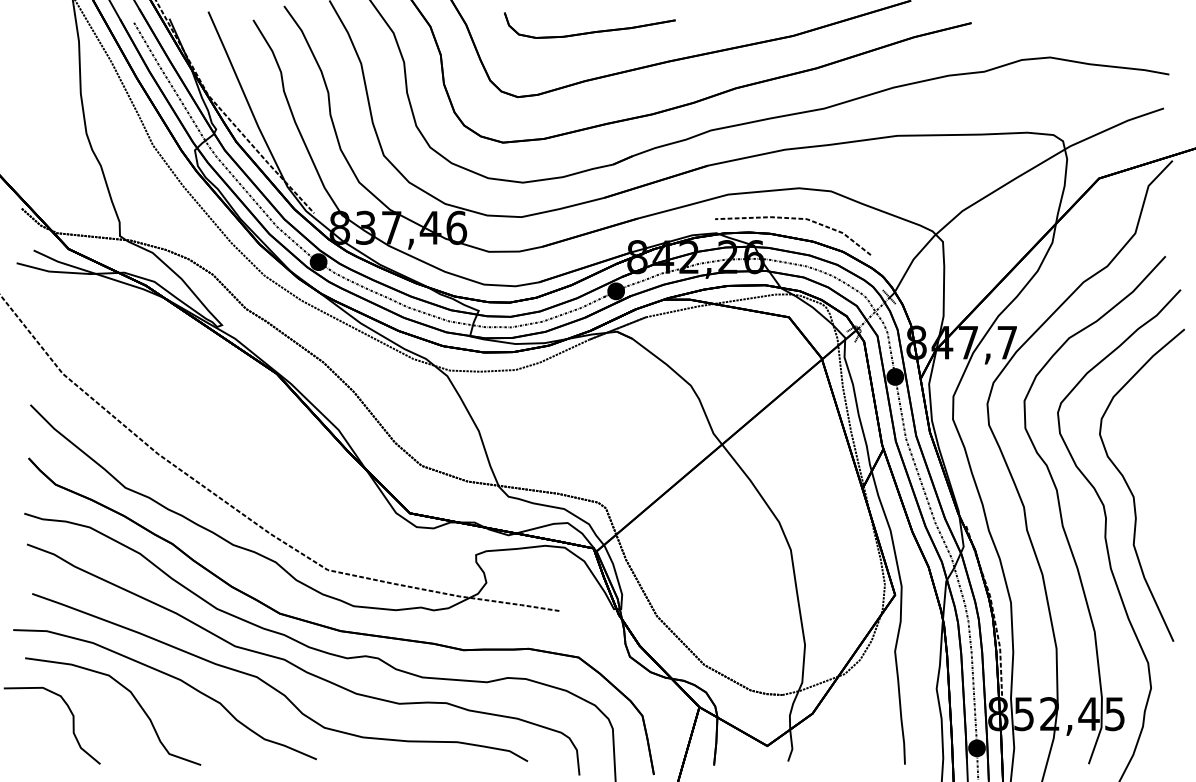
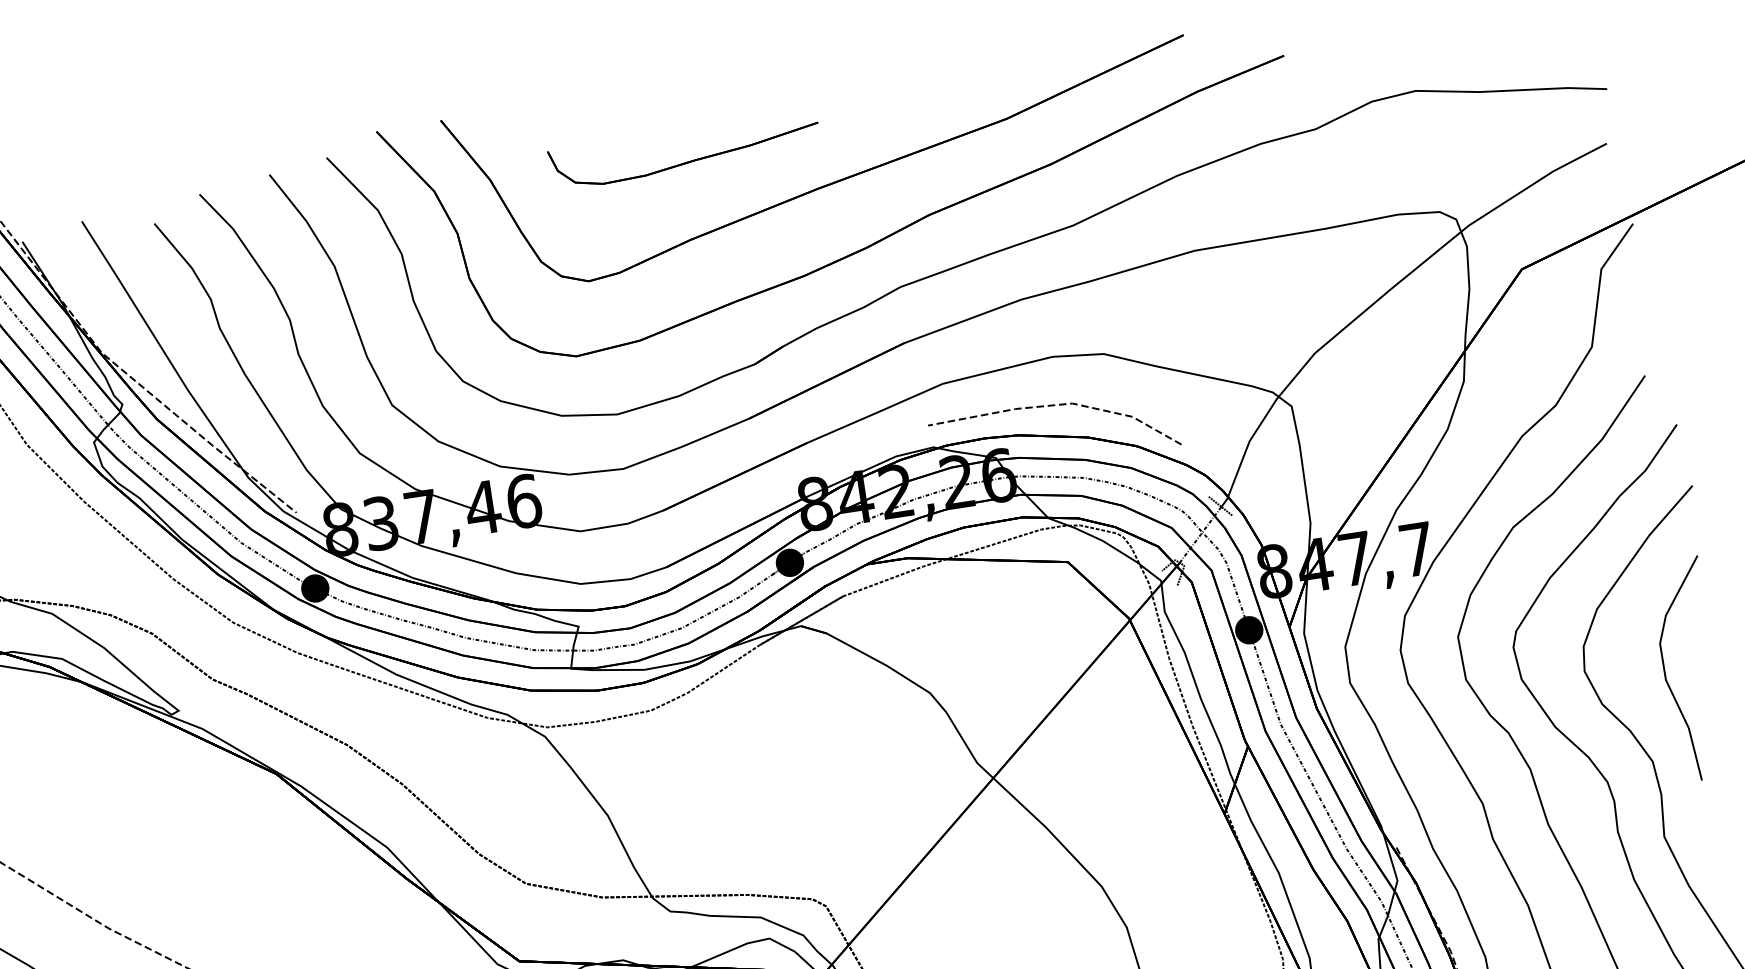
part: (1150, 442) -> (1666, 671), added

